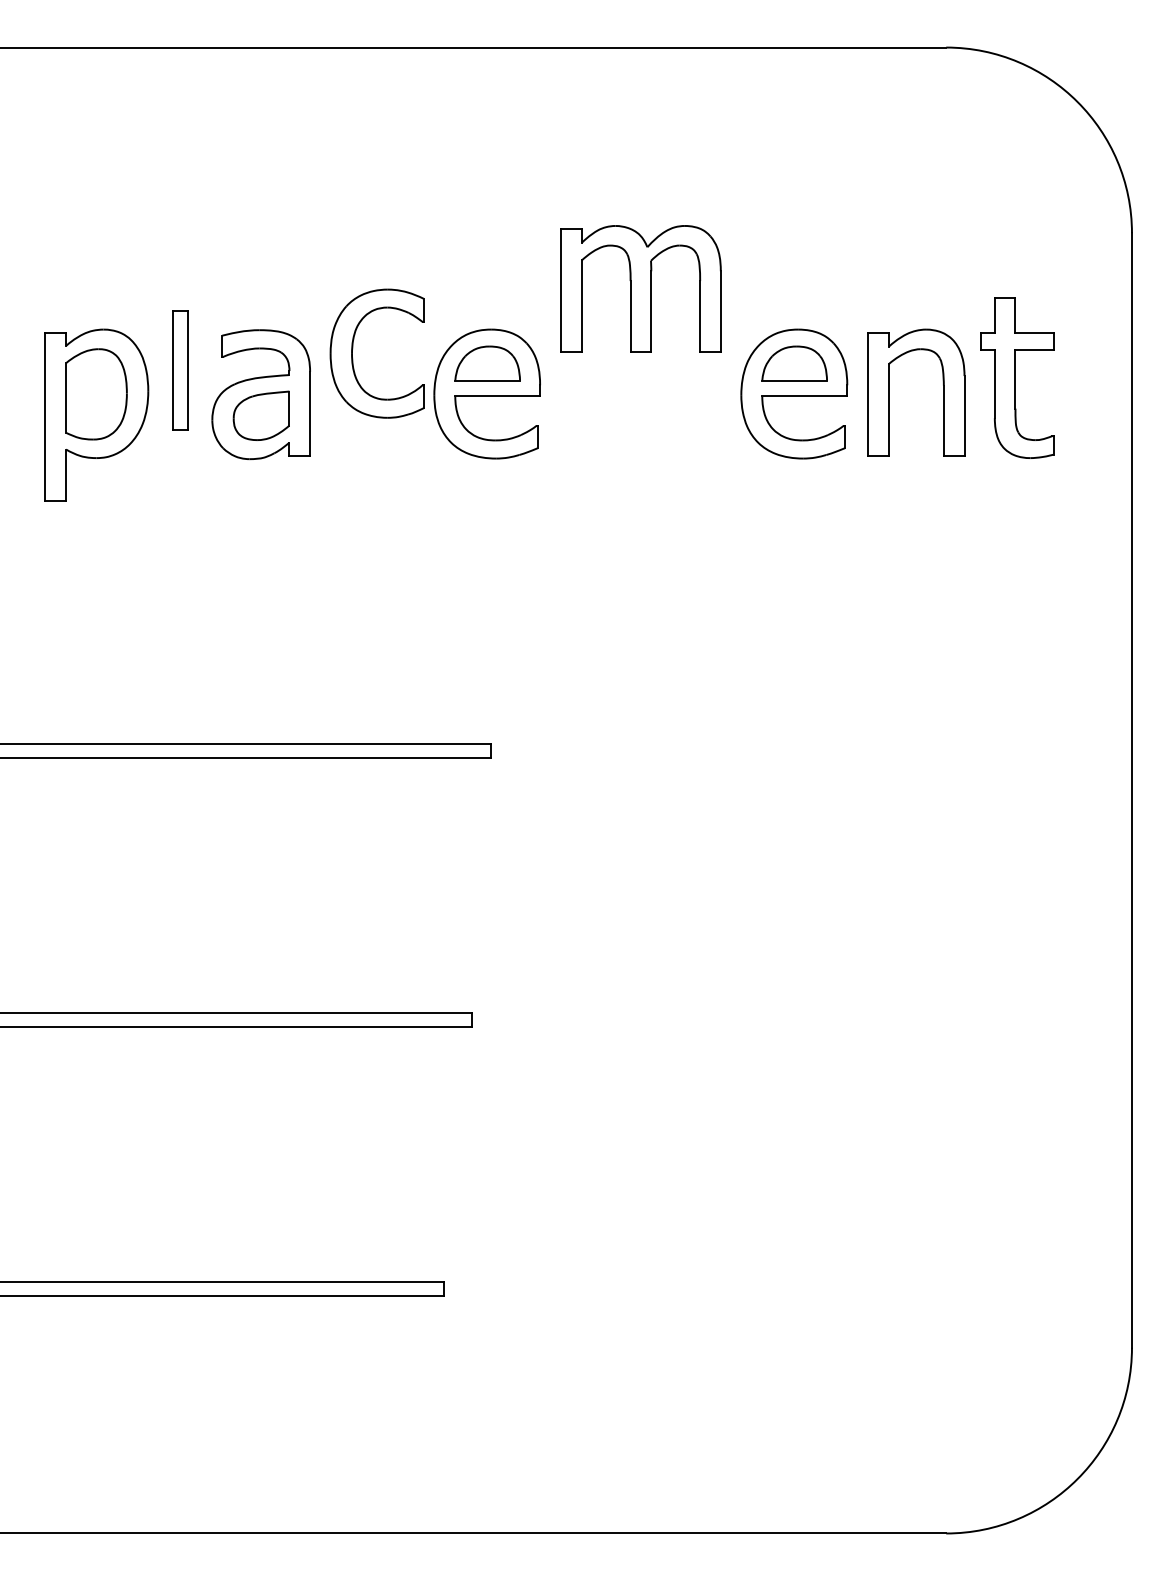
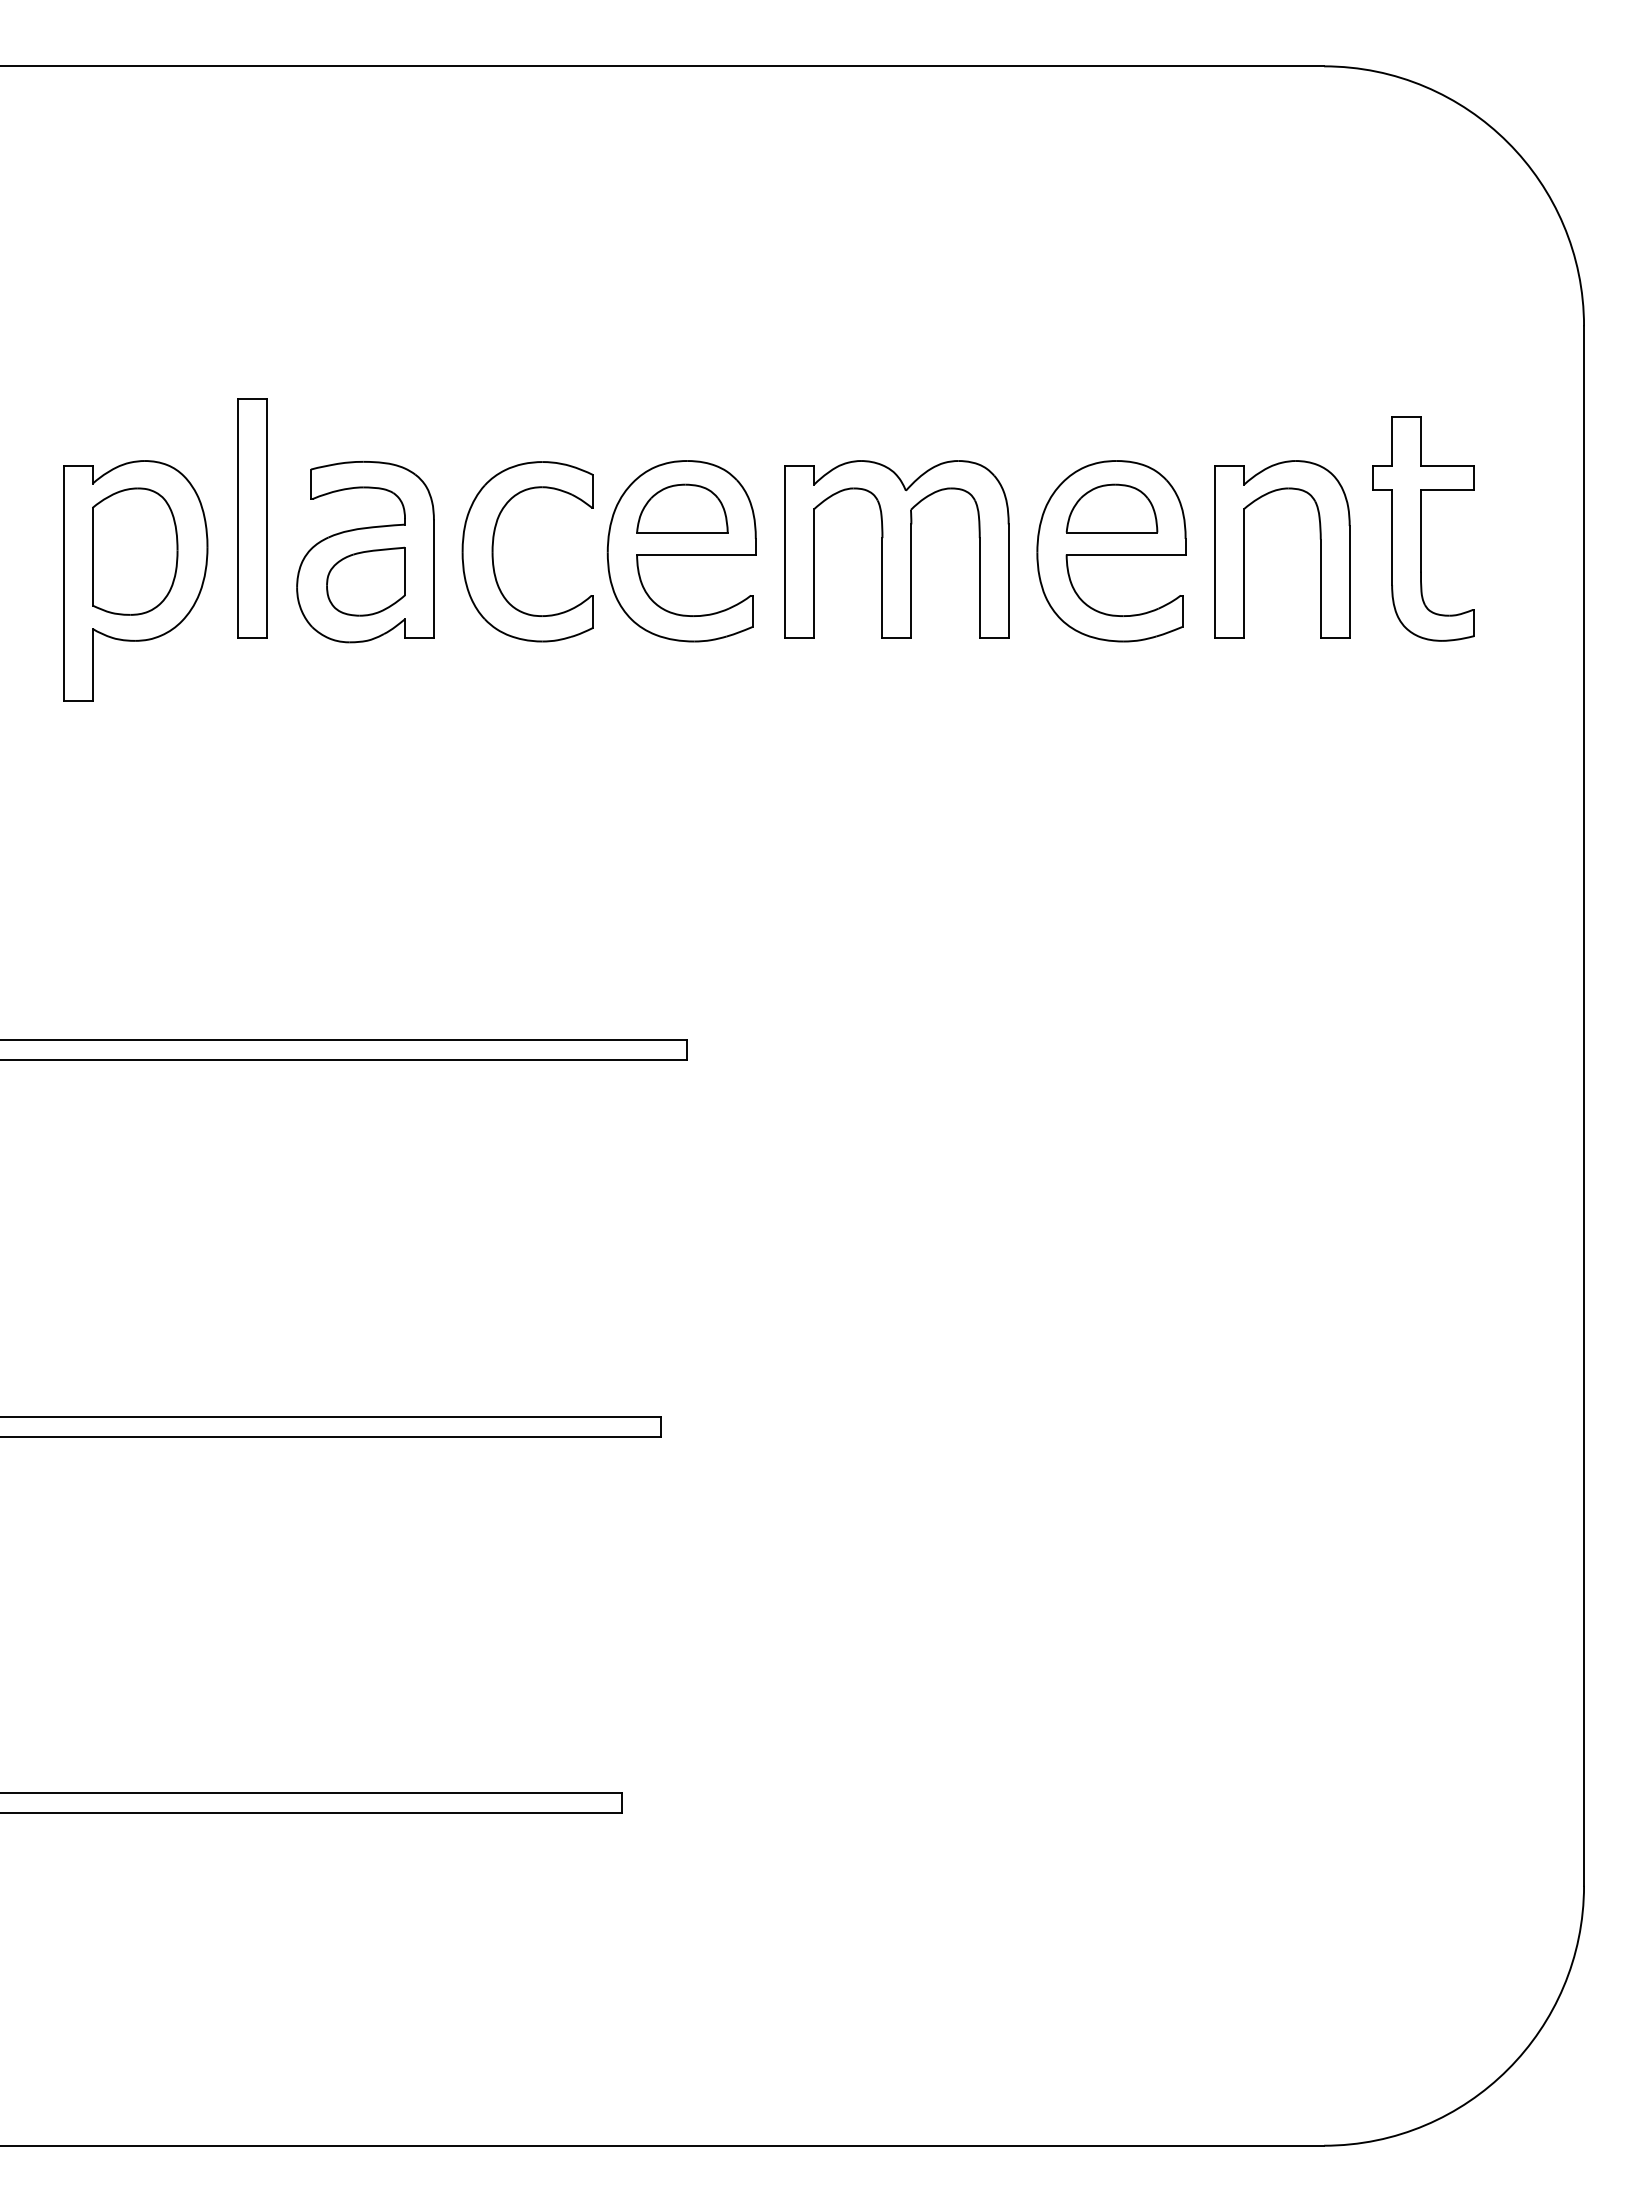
part: (640, 289) -> (896, 549), moved
part: (352, 353) -> (493, 551), moved
part: (180, 370) -> (252, 518), size x1.43

